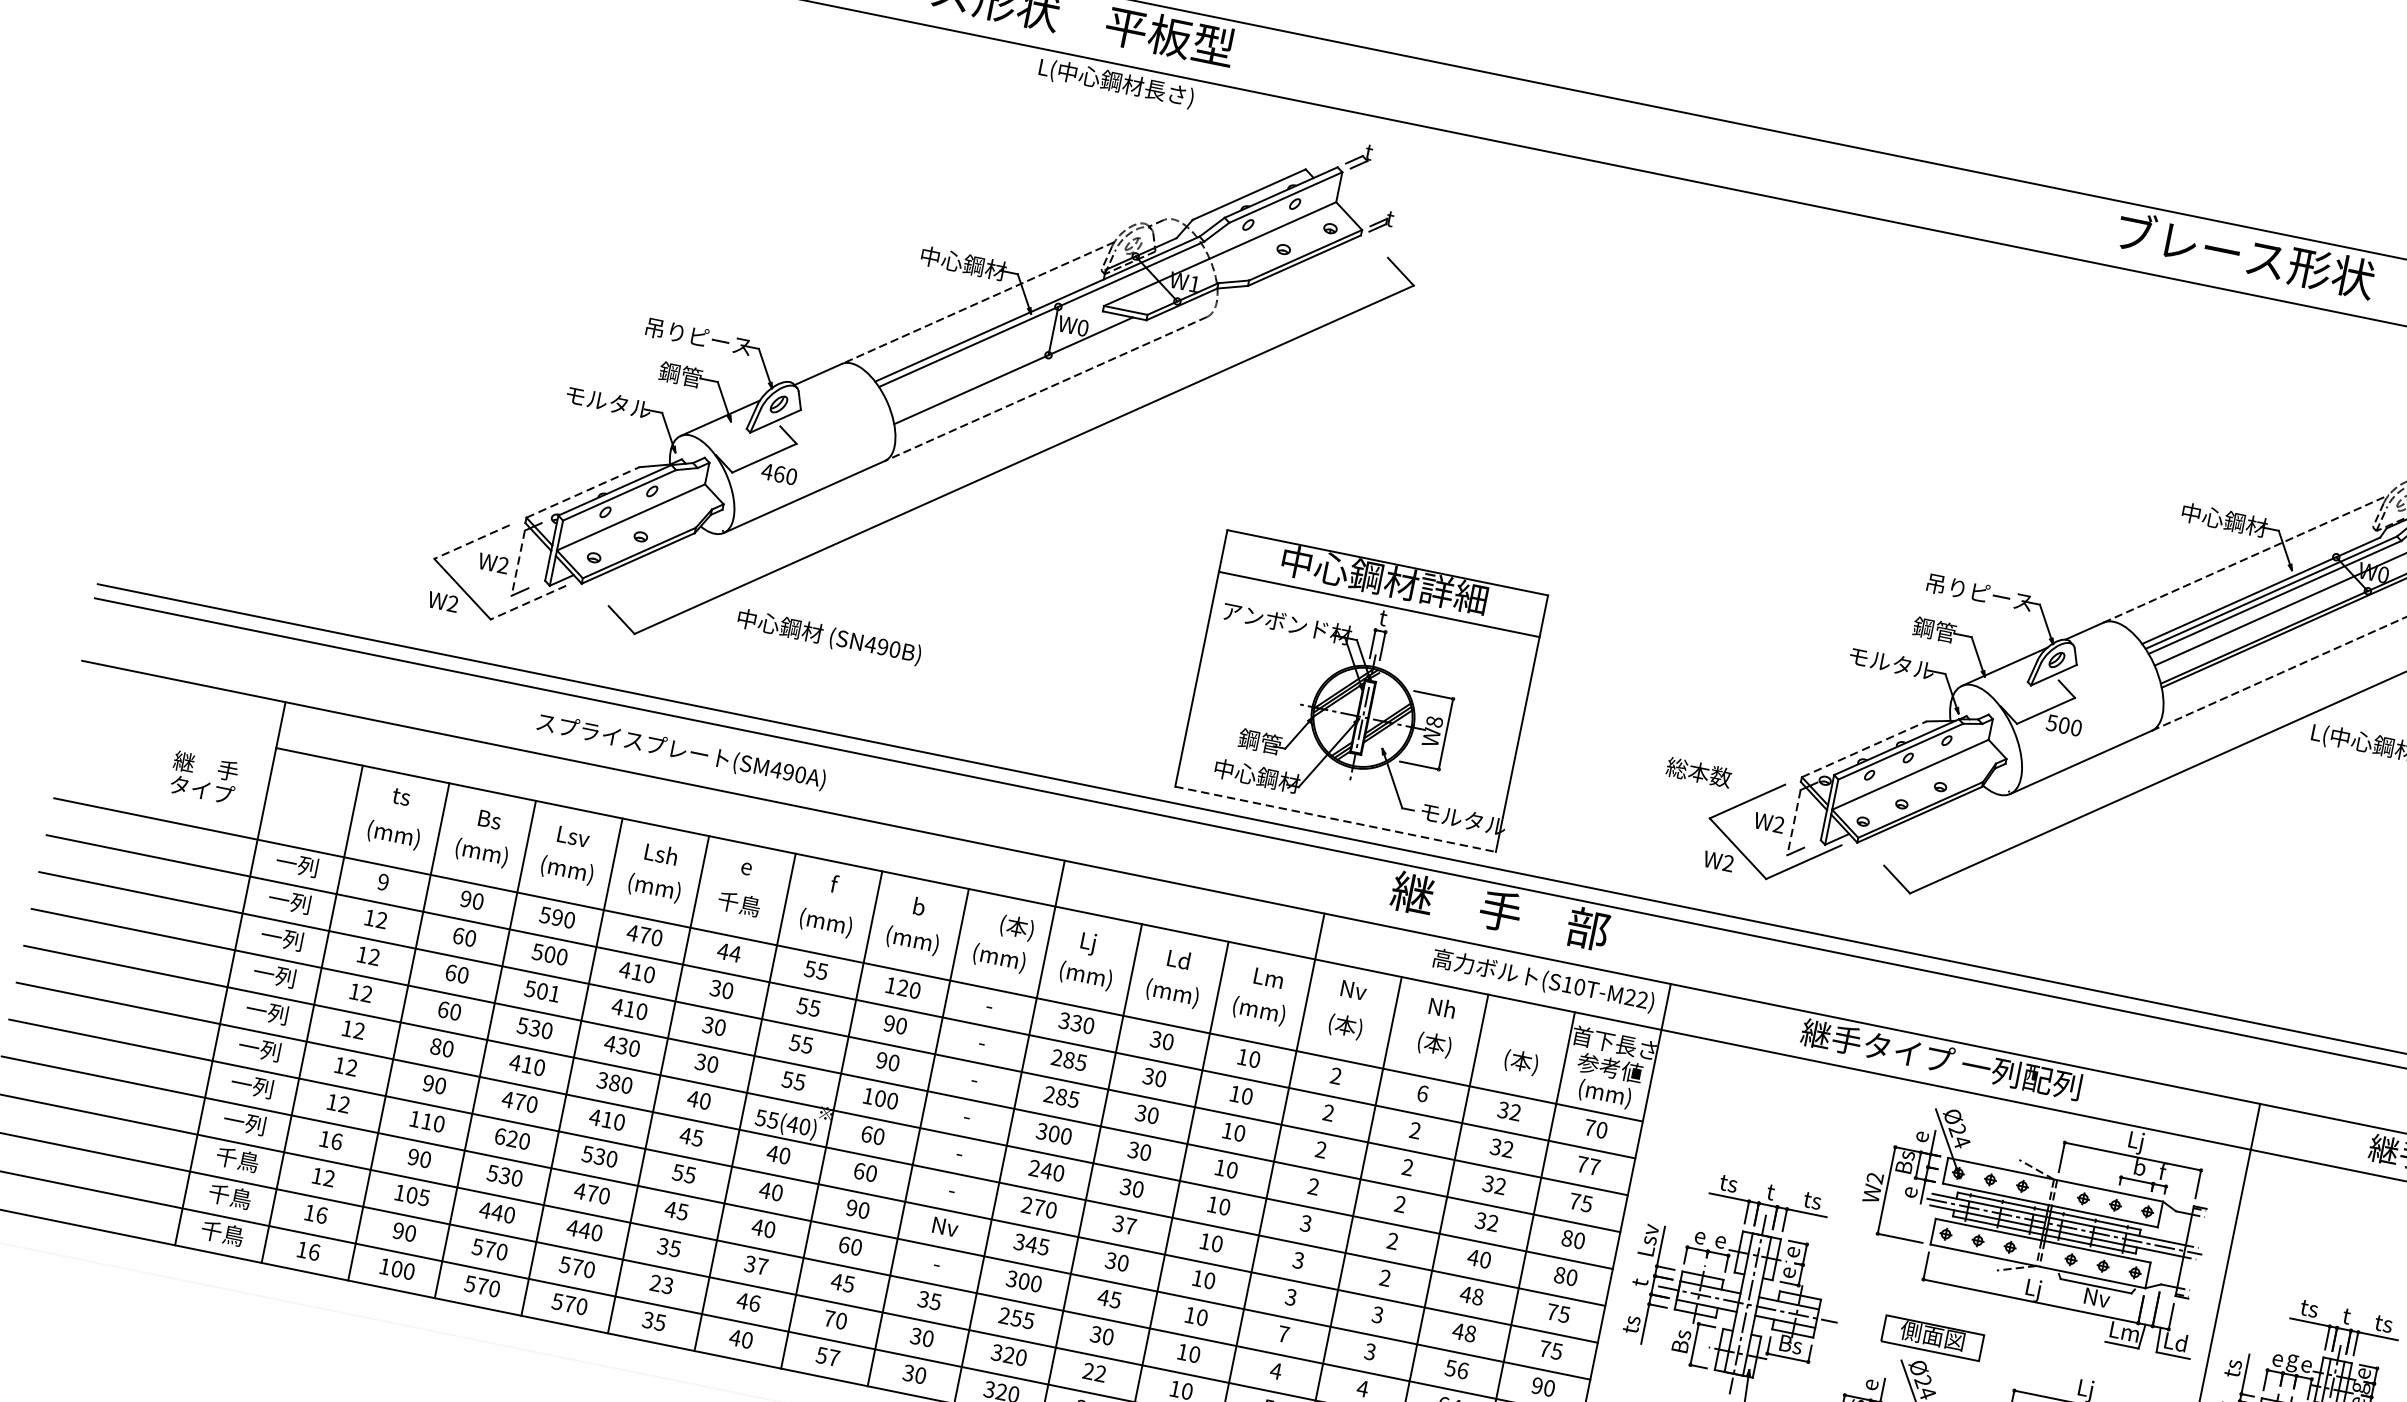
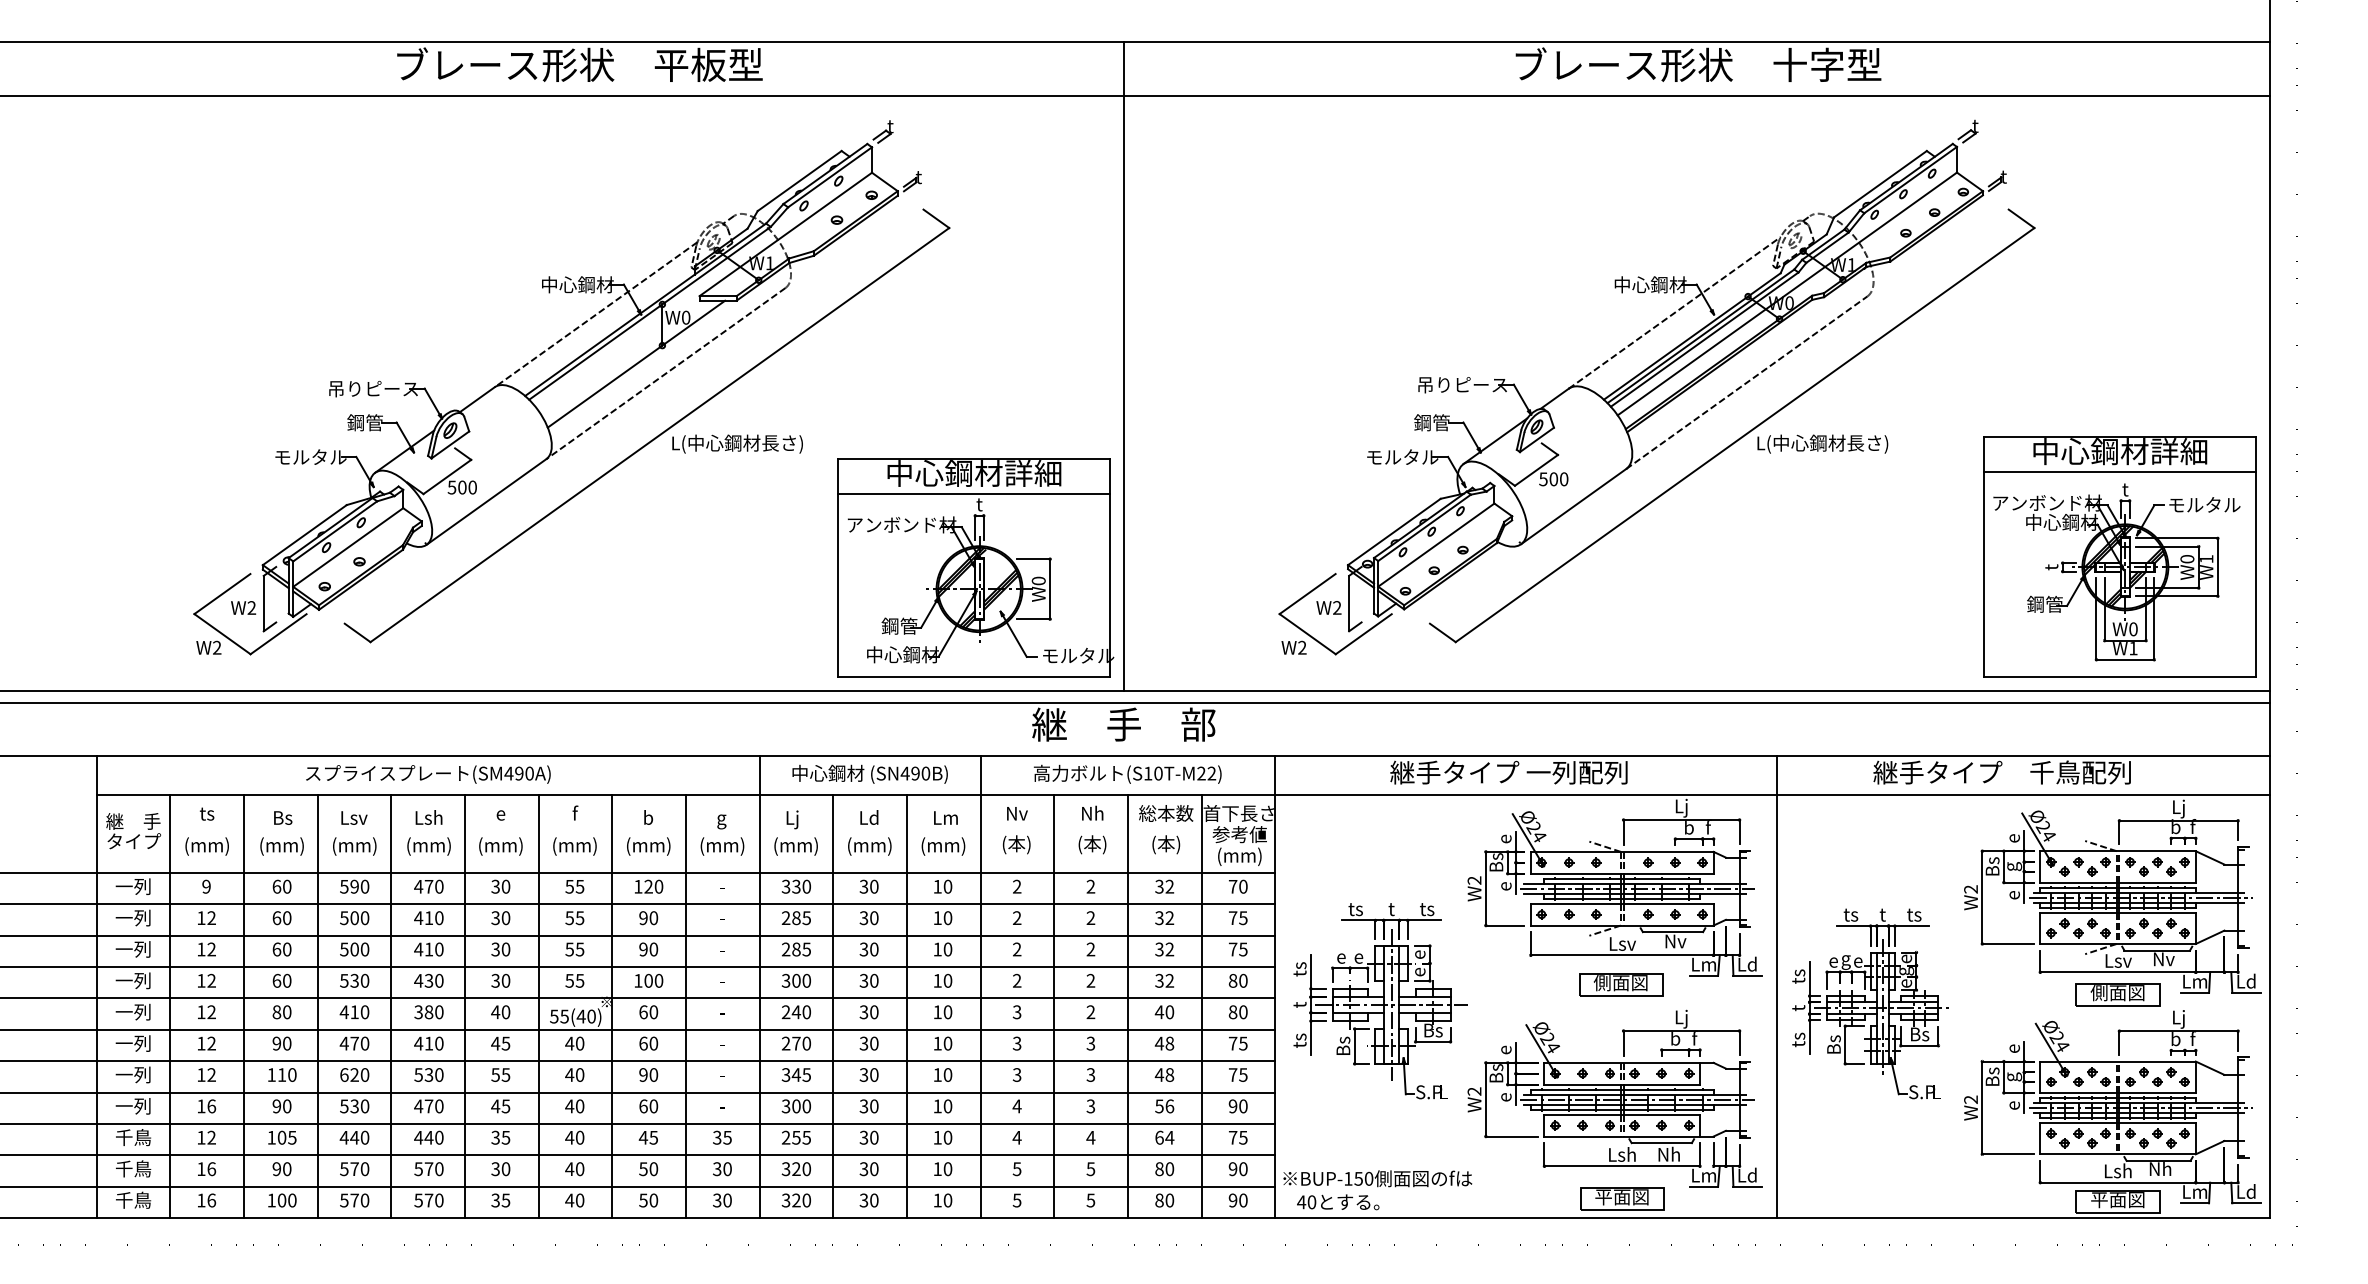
text: (1116, 82) -> (737, 443), moved
text: (772, 472) -> (456, 487), 460 -> 500
line: (1586, 489) -> (1124, 365), added
line: (582, 492) -> (304, 535), dashed -> solid
line: (471, 542) -> (222, 594), dashed -> solid
line: (518, 562) -> (263, 603), dashed -> solid
line: (528, 602) -> (278, 634), dashed -> solid
text: (828, 635) -> (869, 773), moved
text: (1434, 721) -> (1038, 580), W8 -> W0
line: (1864, 748) -> (1394, 531), dashed -> solid
text: (681, 751) -> (428, 774), moved
text: (1699, 772) -> (1166, 813), moved
text: (203, 778) -> (133, 831), moved
line: (1335, 819) -> (974, 677), dashed -> solid
line: (1794, 822) -> (1349, 603), dashed -> solid
text: (465, 898) -> (276, 886), 90 -> 60
text: (738, 904) -> (500, 845), 千鳥 -> (mm)
text: (1016, 928) -> (731, 819), (本) -> g
text: (728, 952) -> (500, 886), 44 -> 30
text: (1543, 979) -> (1127, 773), moved
text: (554, 993) -> (364, 949), 501 -> 500
text: (1422, 1093) -> (1090, 886), 6 -> 2
text: (1594, 1167) -> (1243, 918), 77 -> 75
text: (944, 1226) -> (722, 1074), Nv -> -
text: (1130, 1226) -> (874, 1043), 37 -> 30
text: (1648, 1239) -> (1299, 968), Lsv -> ts
text: (755, 1264) -> (574, 1137), 37 -> 40
text: (1384, 1277) -> (1090, 1043), 2 -> 3
text: (661, 1284) -> (500, 1169), 23 -> 30
text: (2033, 1288) -> (1622, 944), Lj -> Lsv
text: (1108, 1298) -> (868, 1106), 45 -> 30
text: (755, 1302) -> (580, 1168), 46 -> 40
text: (829, 1319) -> (643, 1169), 70 -> 50
text: (1282, 1334) -> (1016, 1106), 7 -> 4
part: (1933, 1338) -> (1621, 984), moved
text: (833, 1357) -> (653, 1200), 57 -> 50
text: (1093, 1372) -> (868, 1169), 22 -> 30

